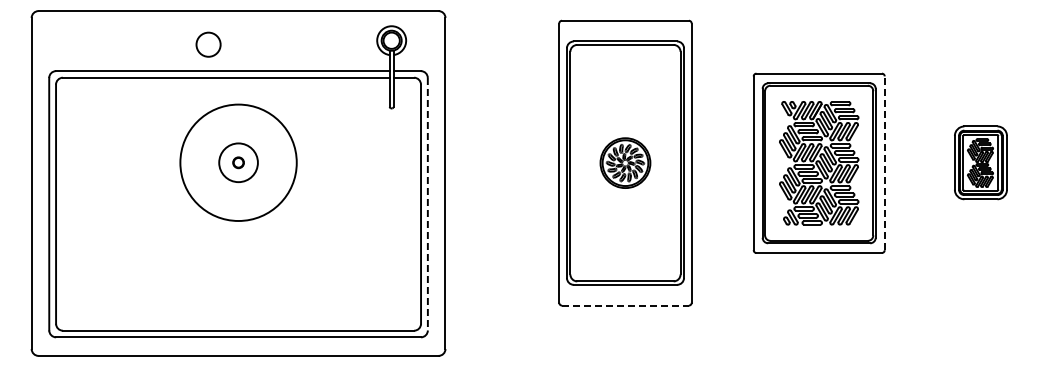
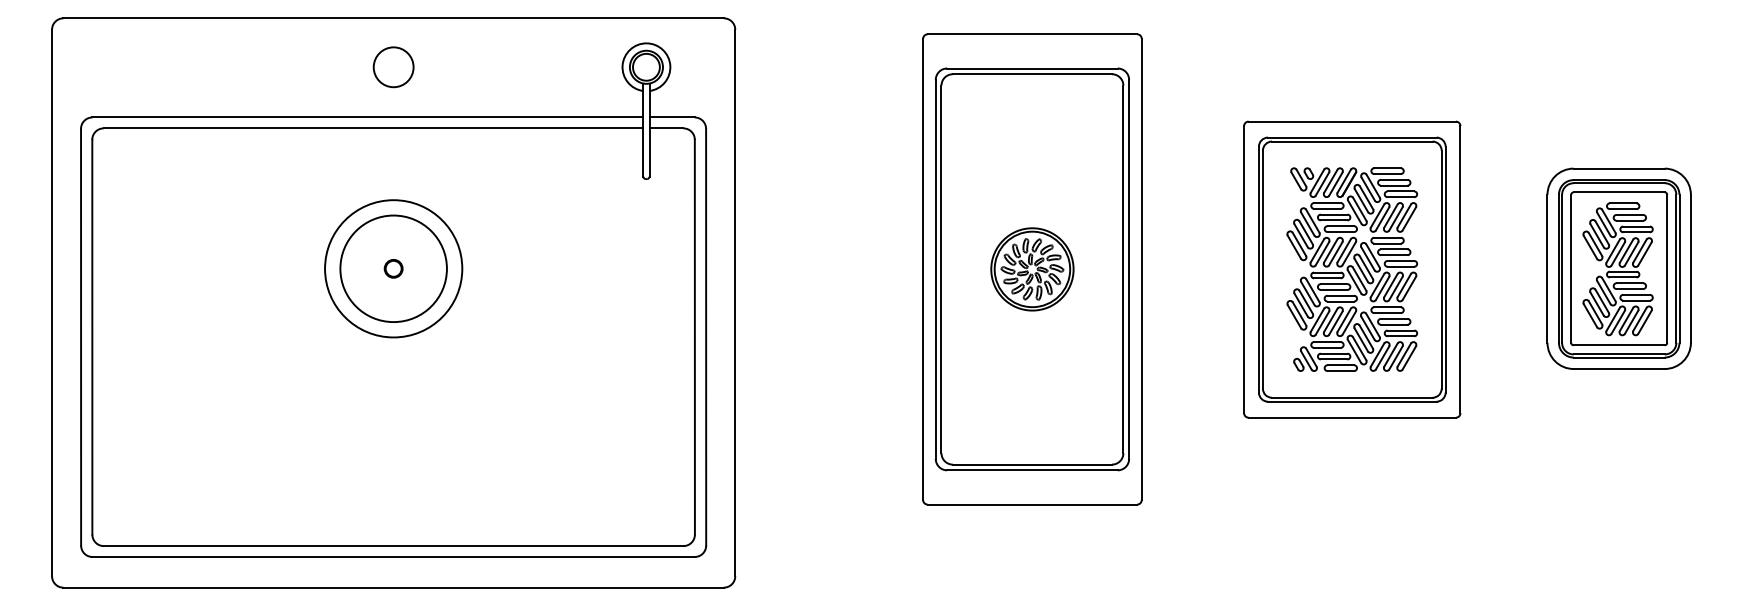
circle: (208, 44) -> (393, 66), moved
circle: (238, 162) -> (393, 268), size x0.71
circle: (238, 162) -> (393, 268), size x1.67
part: (980, 162) -> (1618, 268), size x1.67
line: (884, 163) -> (1460, 269), dashed -> solid
line: (427, 204) -> (705, 337), dashed -> solid
line: (625, 305) -> (1032, 504), dashed -> solid

